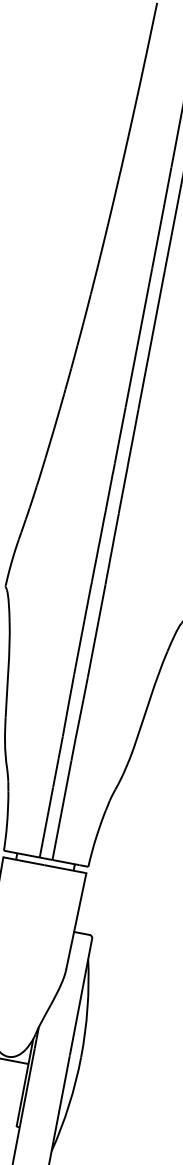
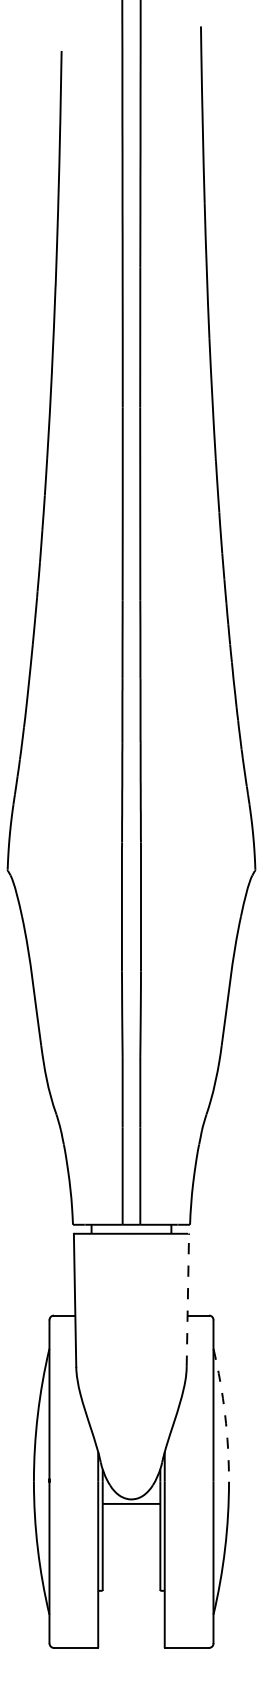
line: (76, 920) -> (187, 1299), solid -> dashed
arc: (87, 1008) -> (225, 1414), solid -> dashed

